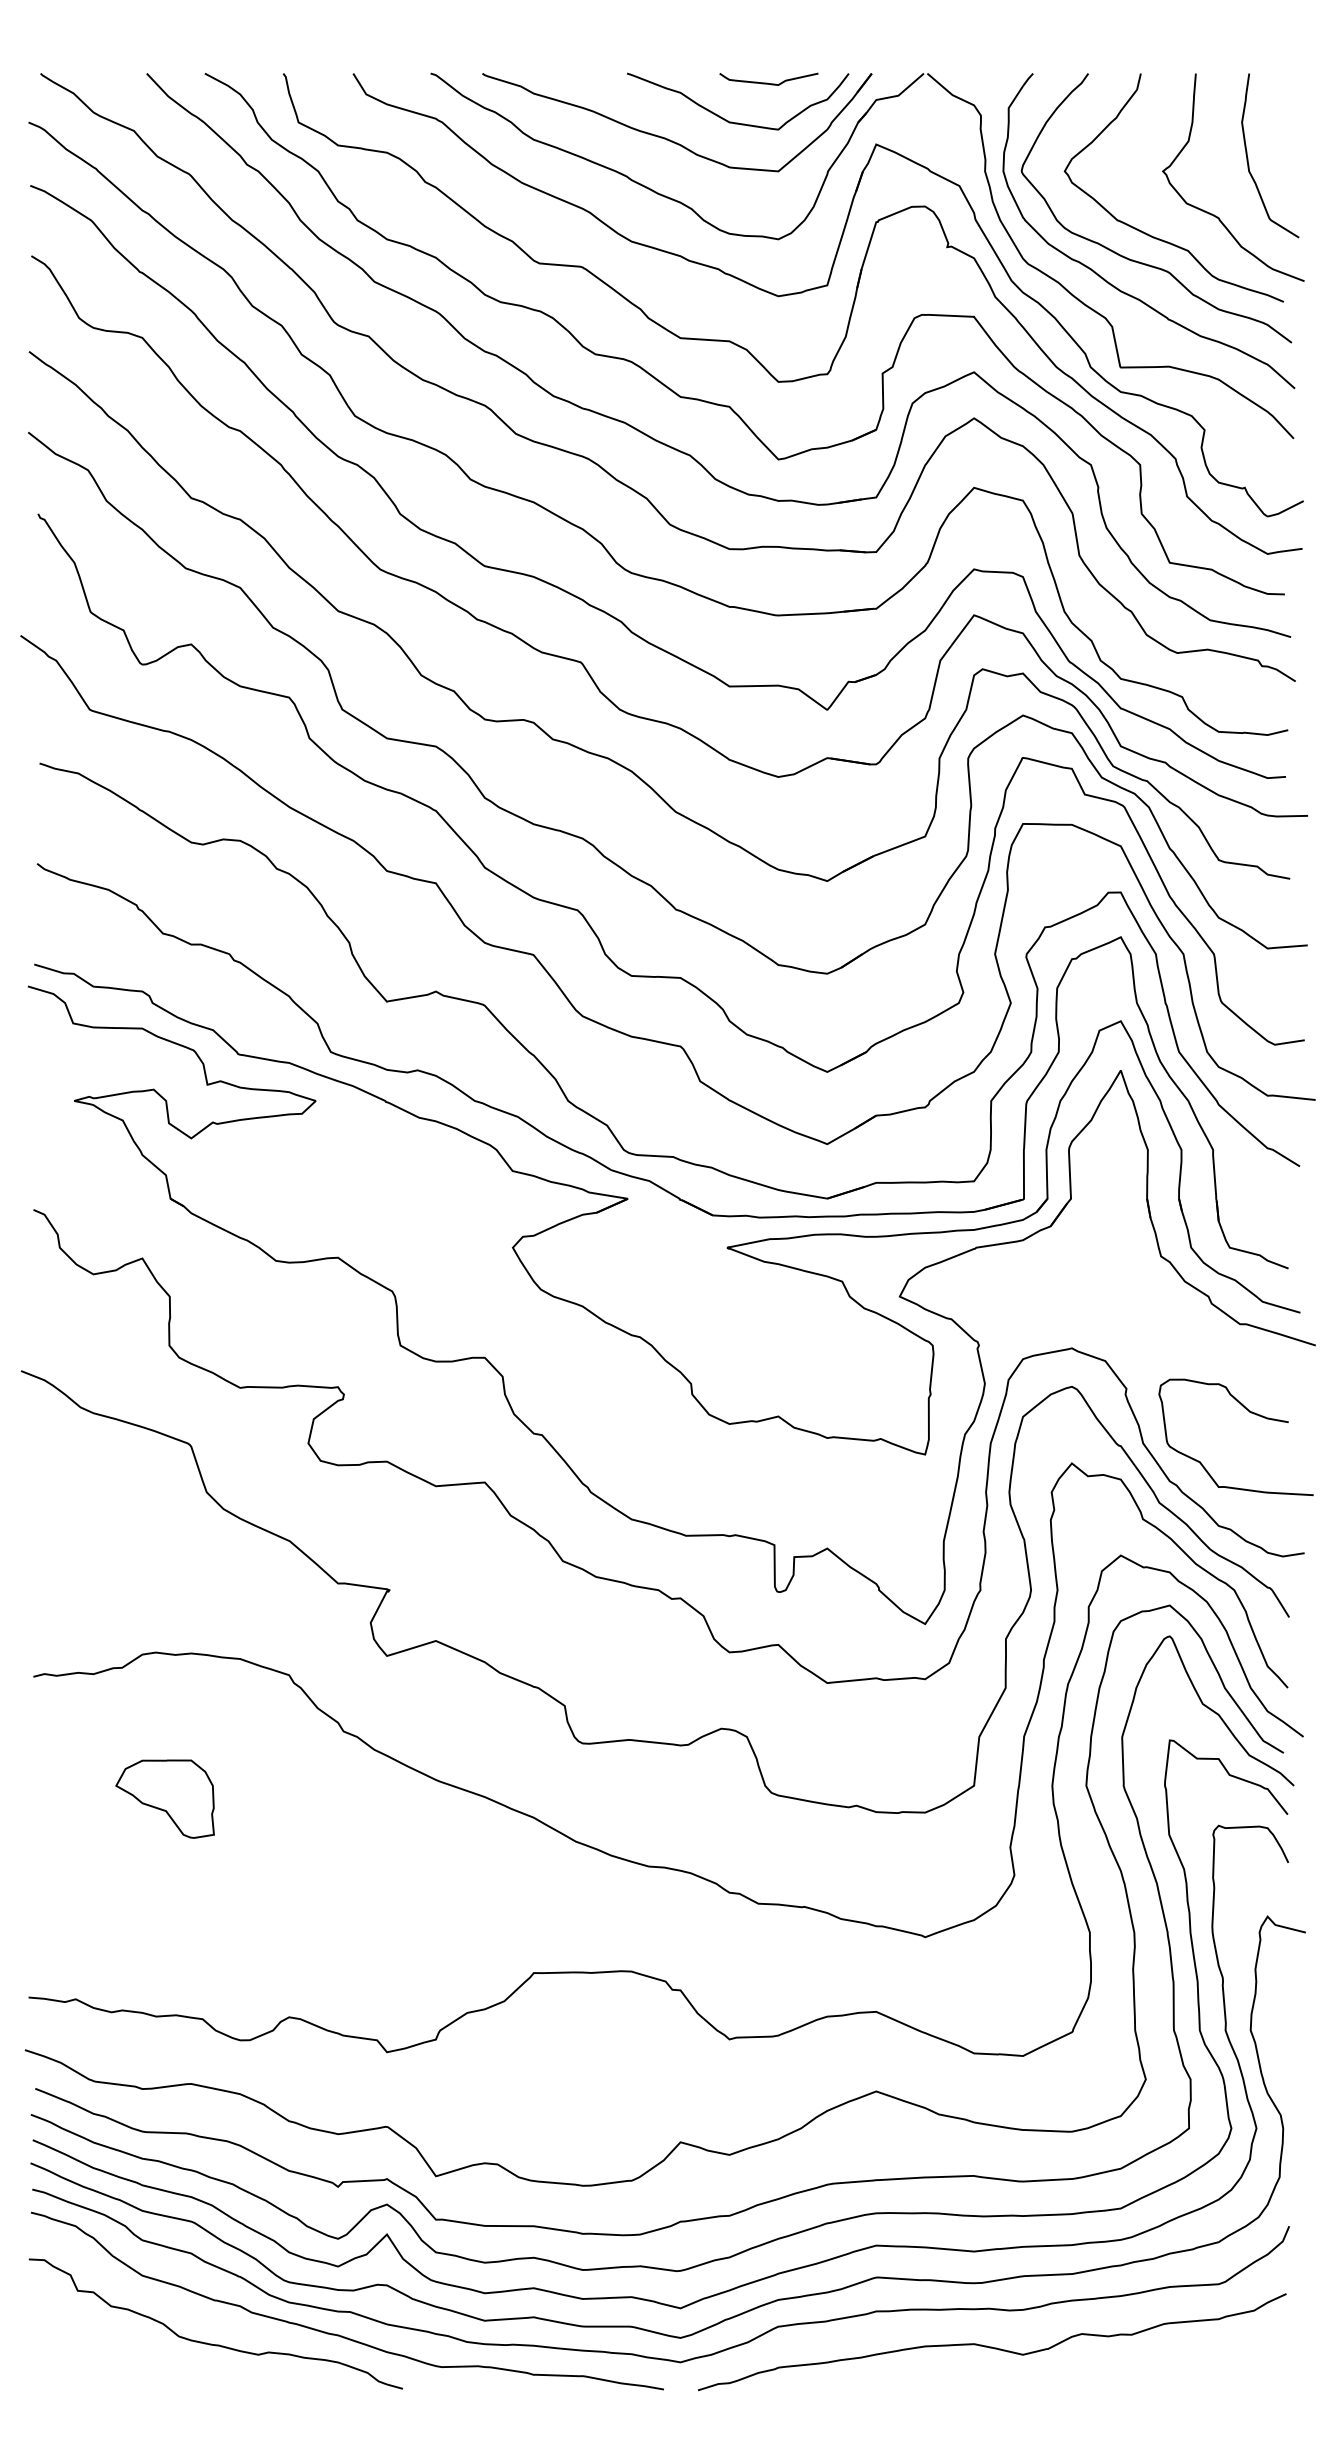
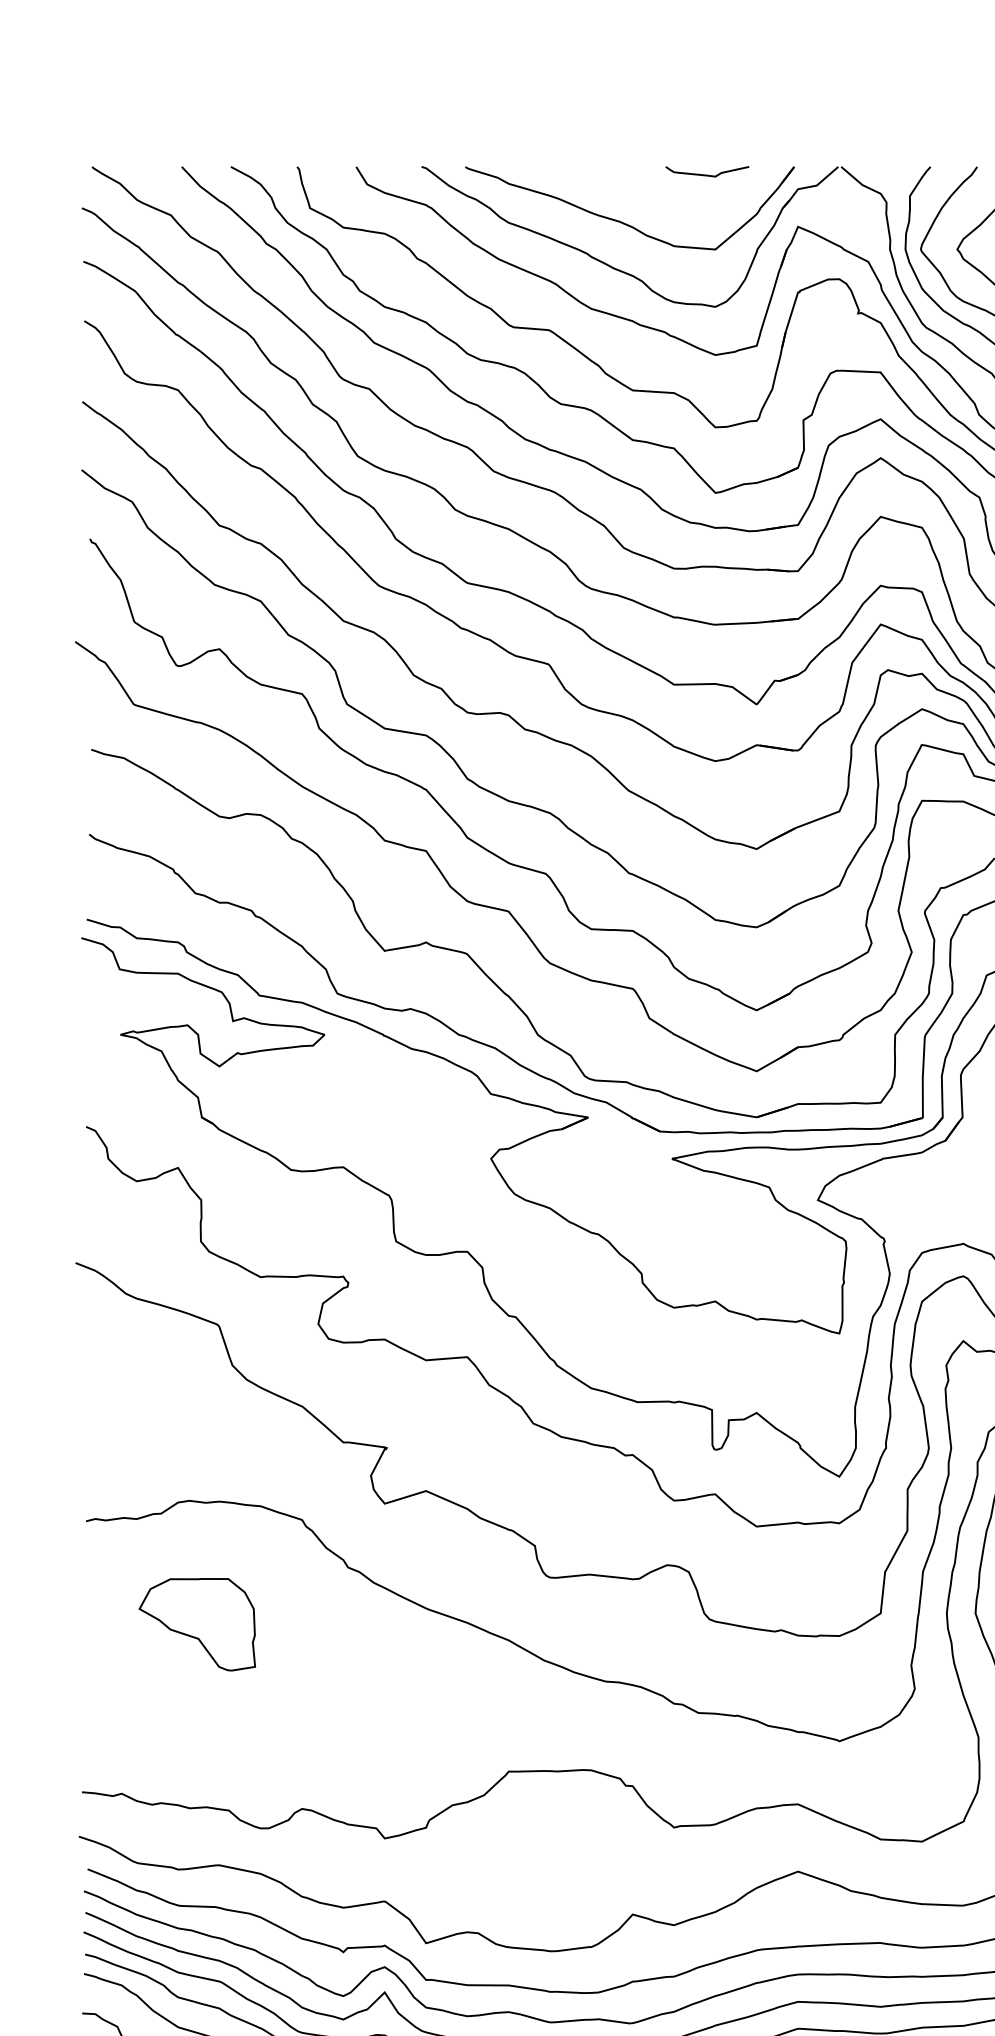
curve: (738, 122) -> (681, 208), removed
part: (164, 1798) -> (196, 1624), size x1.4

